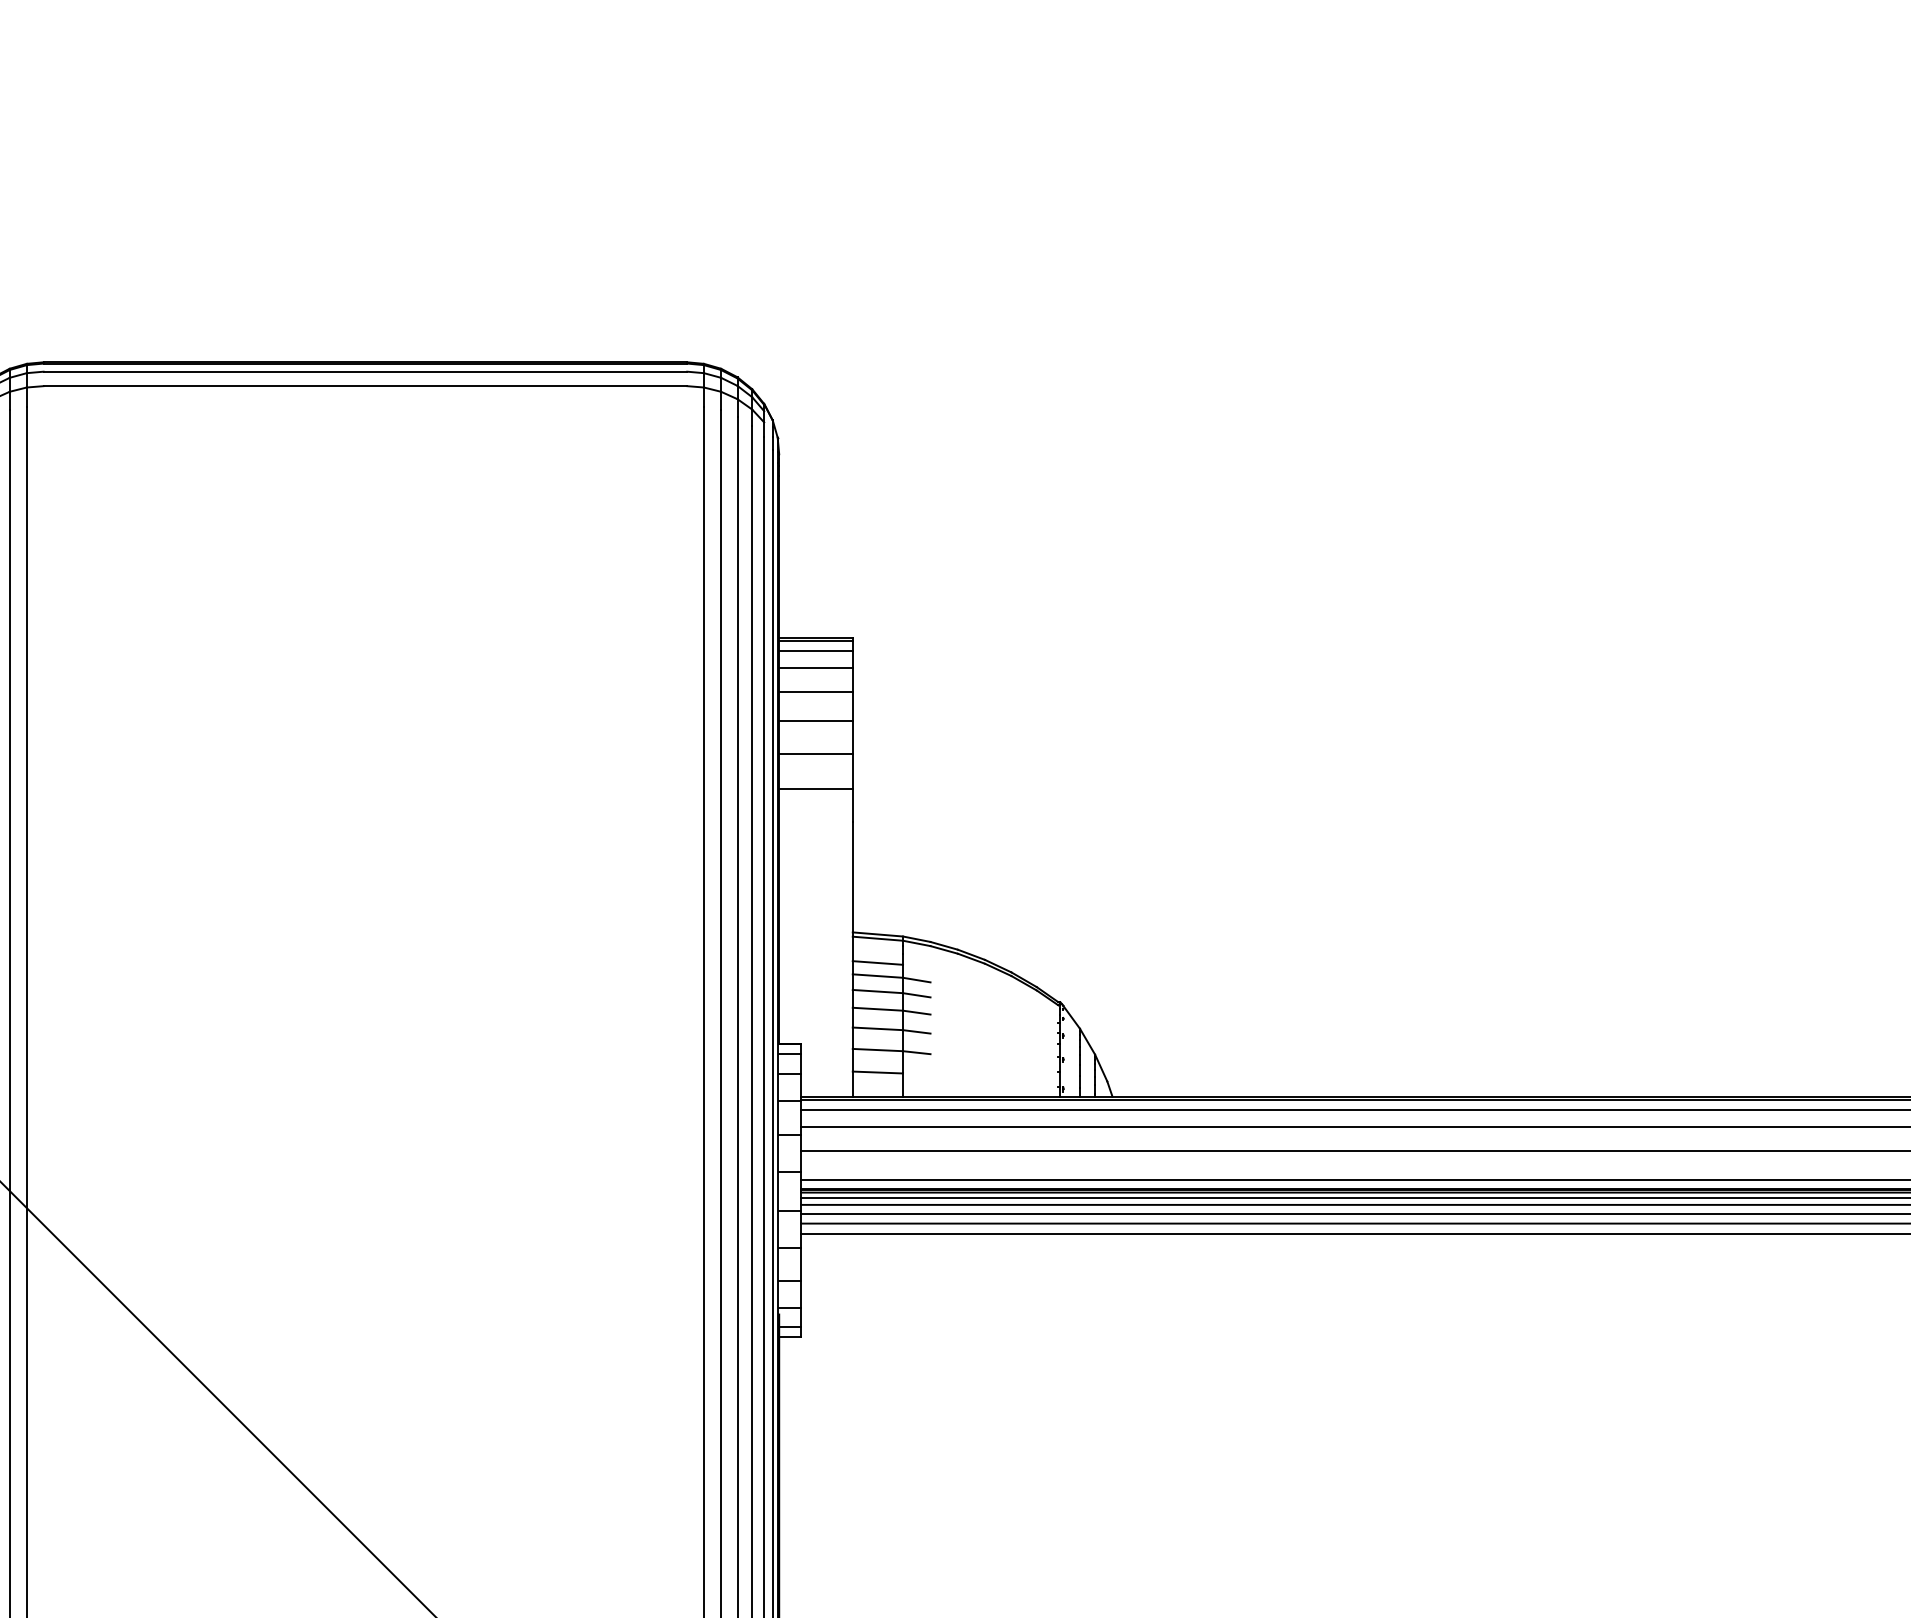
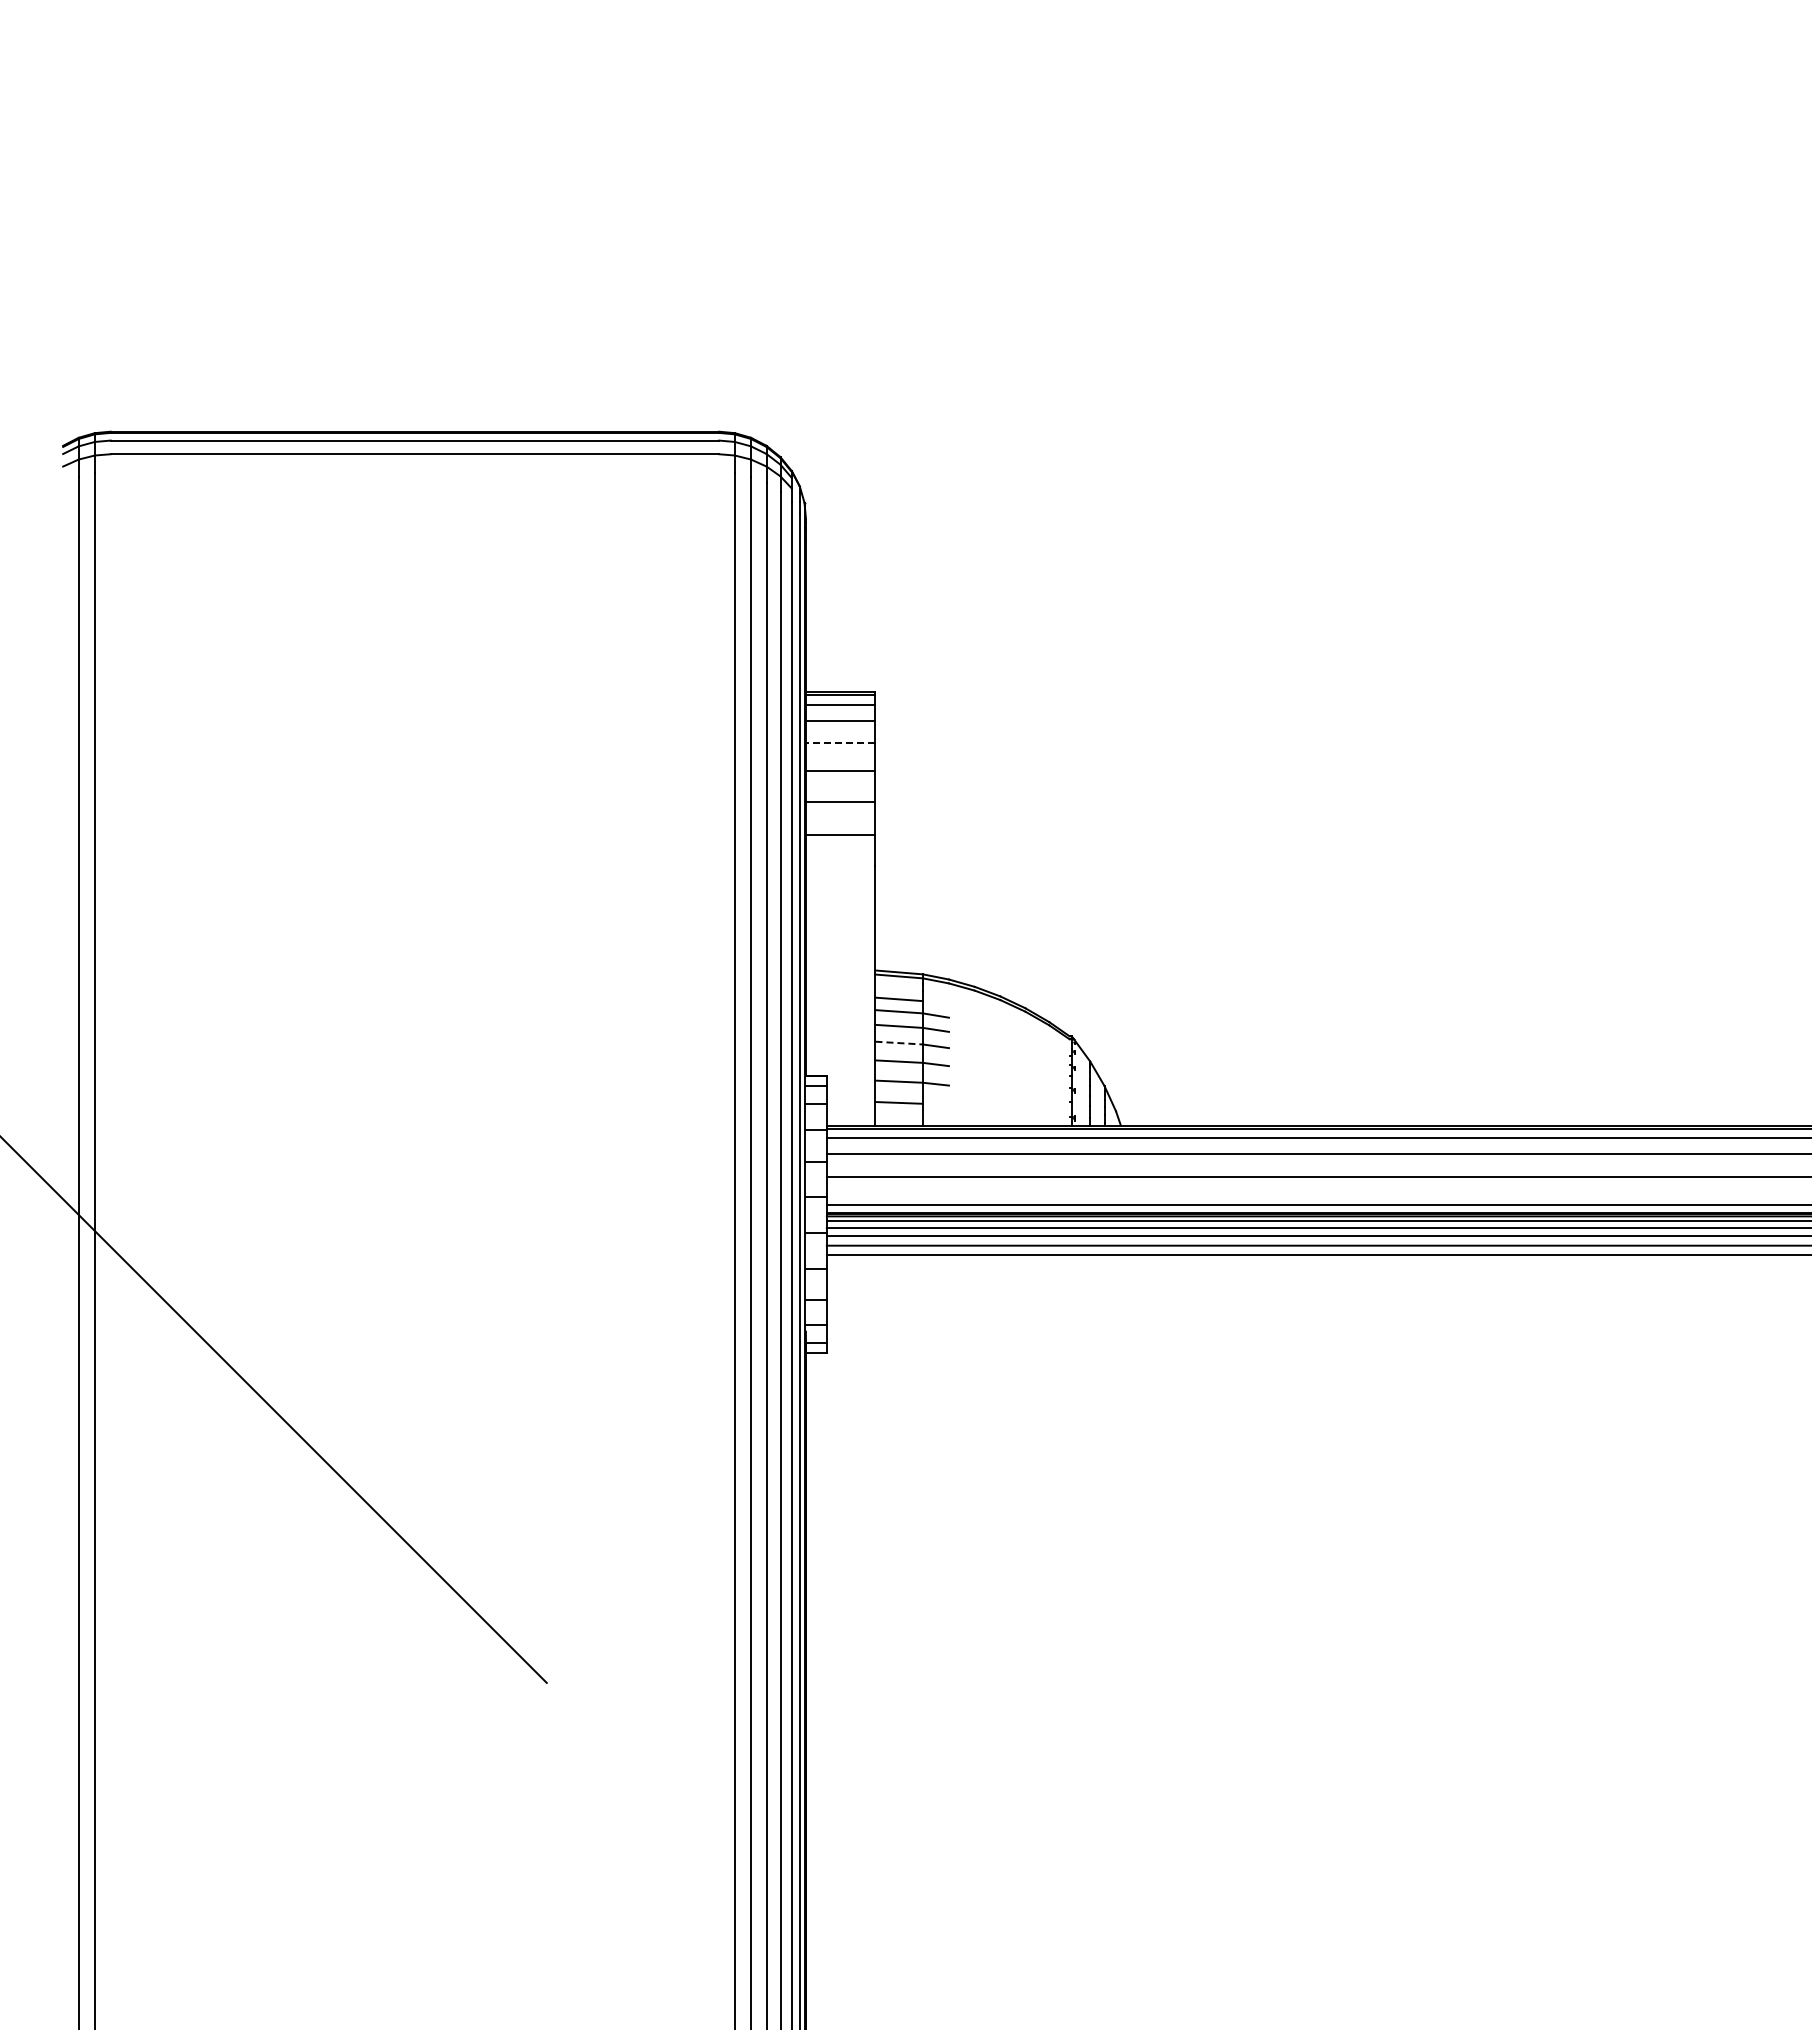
line: (815, 692) -> (840, 743), solid -> dashed
line: (878, 1009) -> (899, 1043), solid -> dashed

